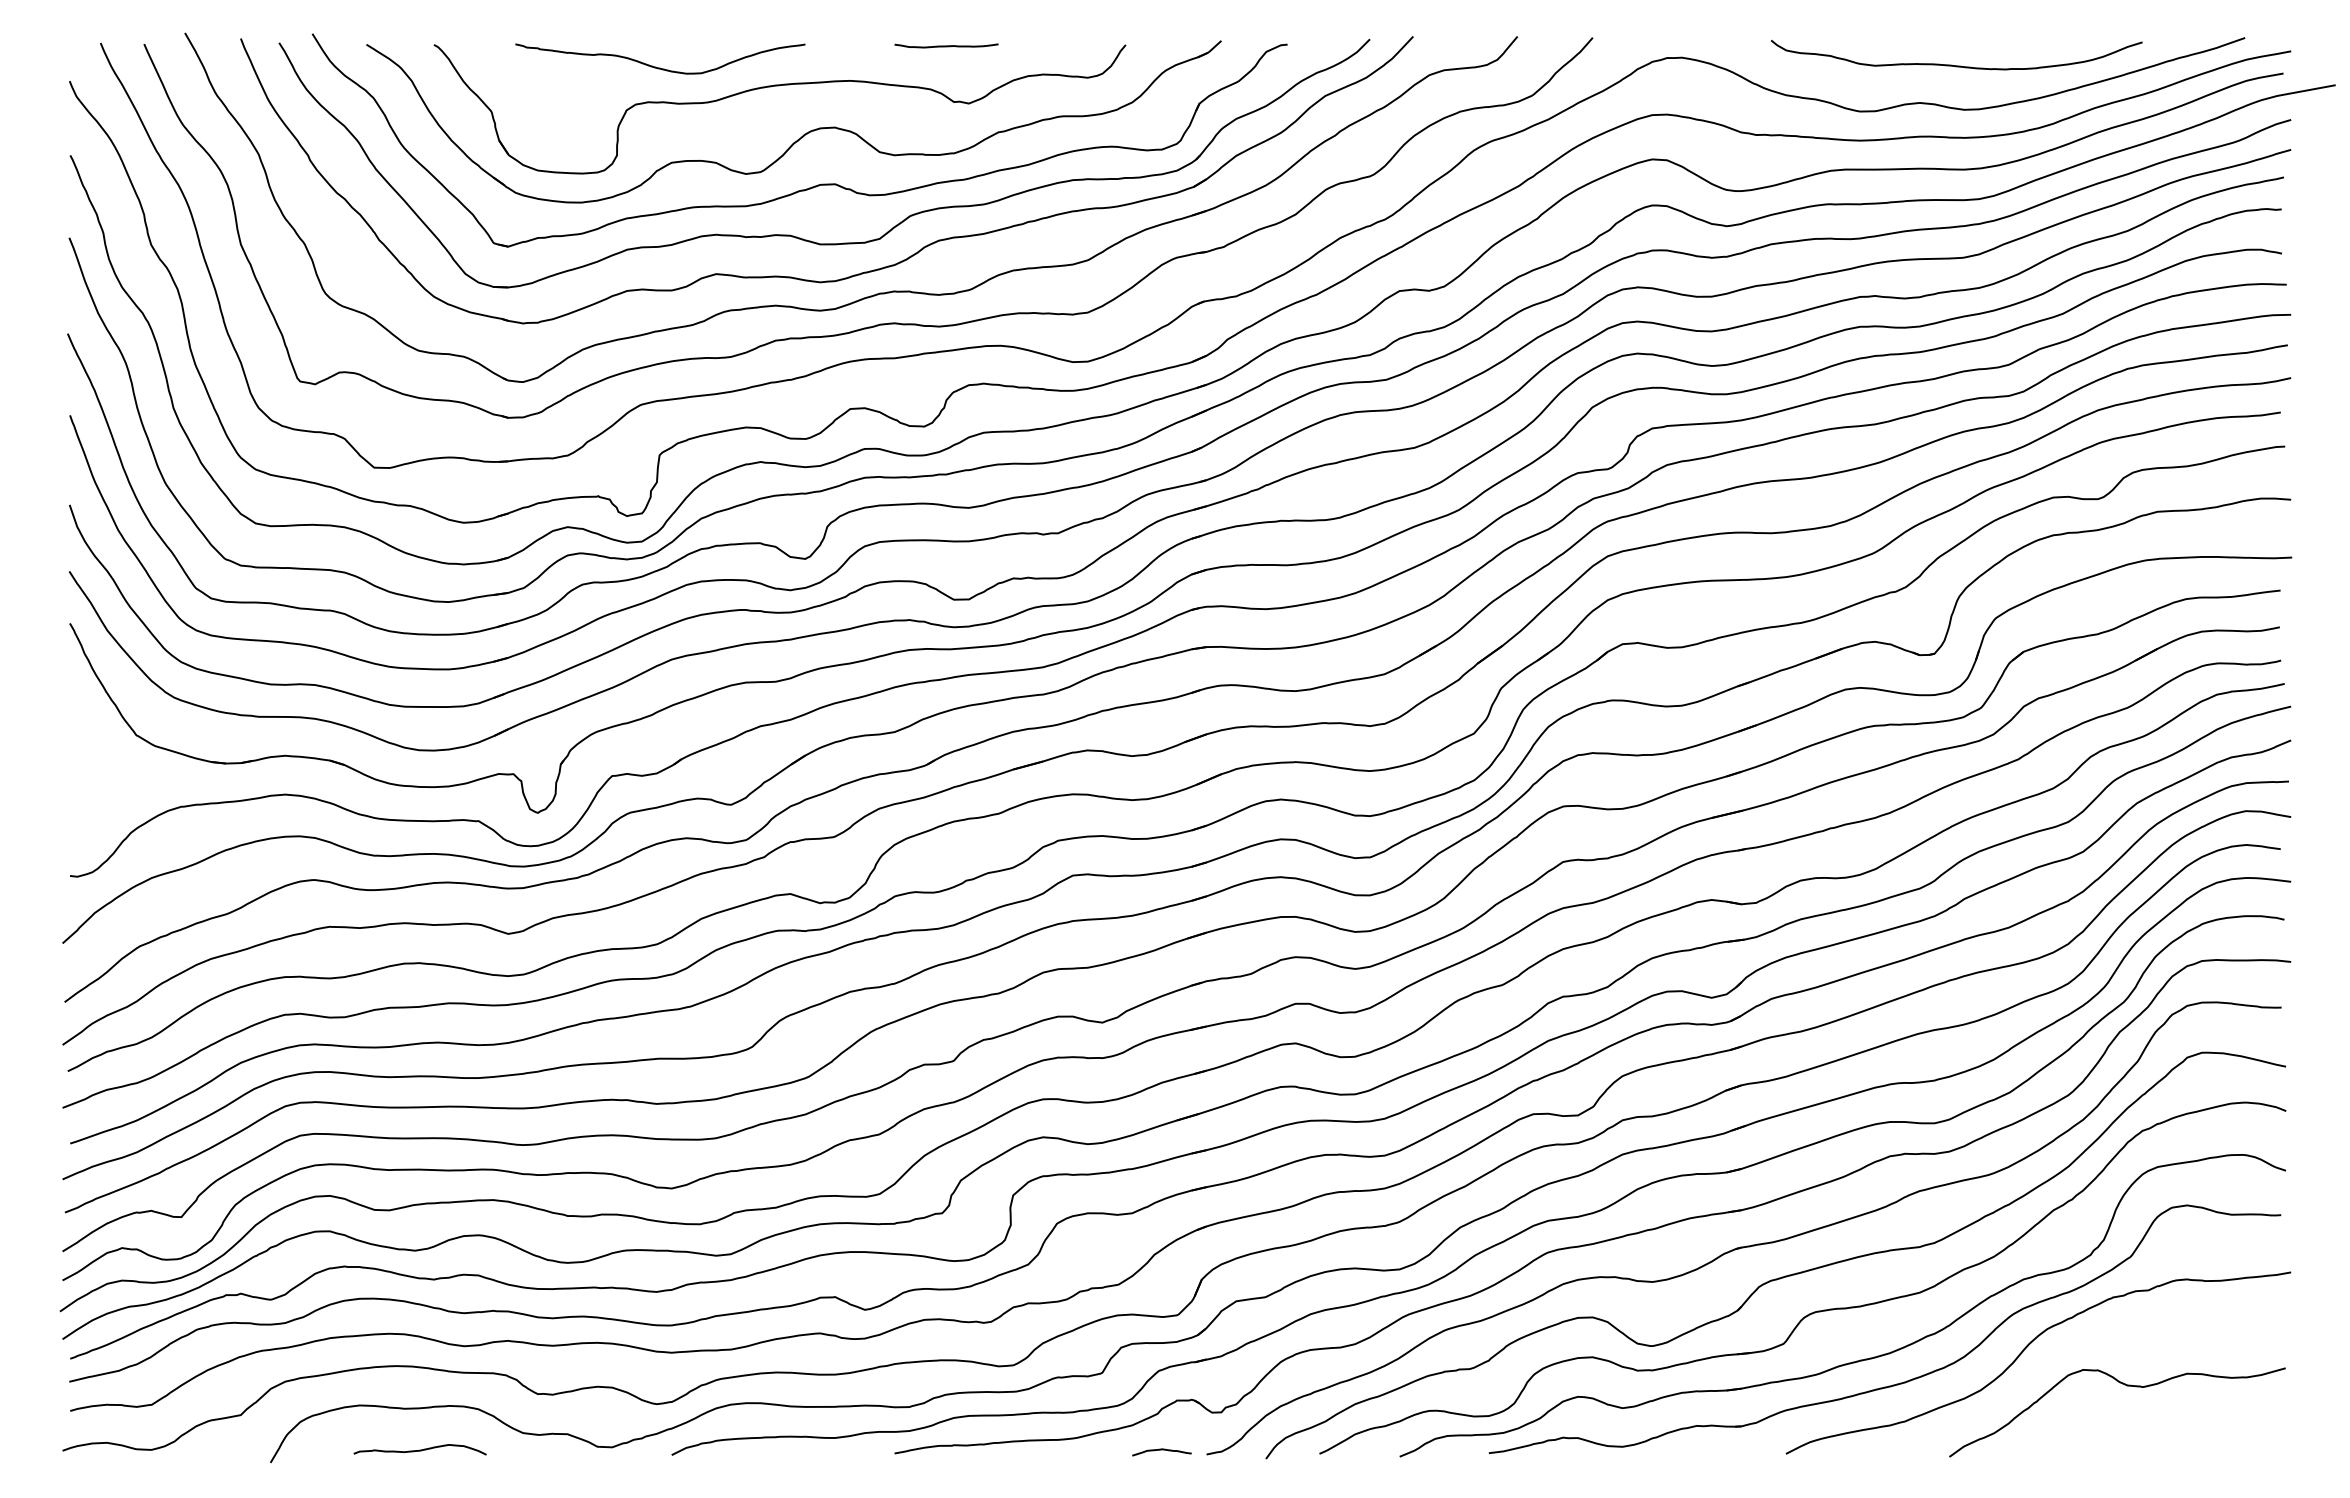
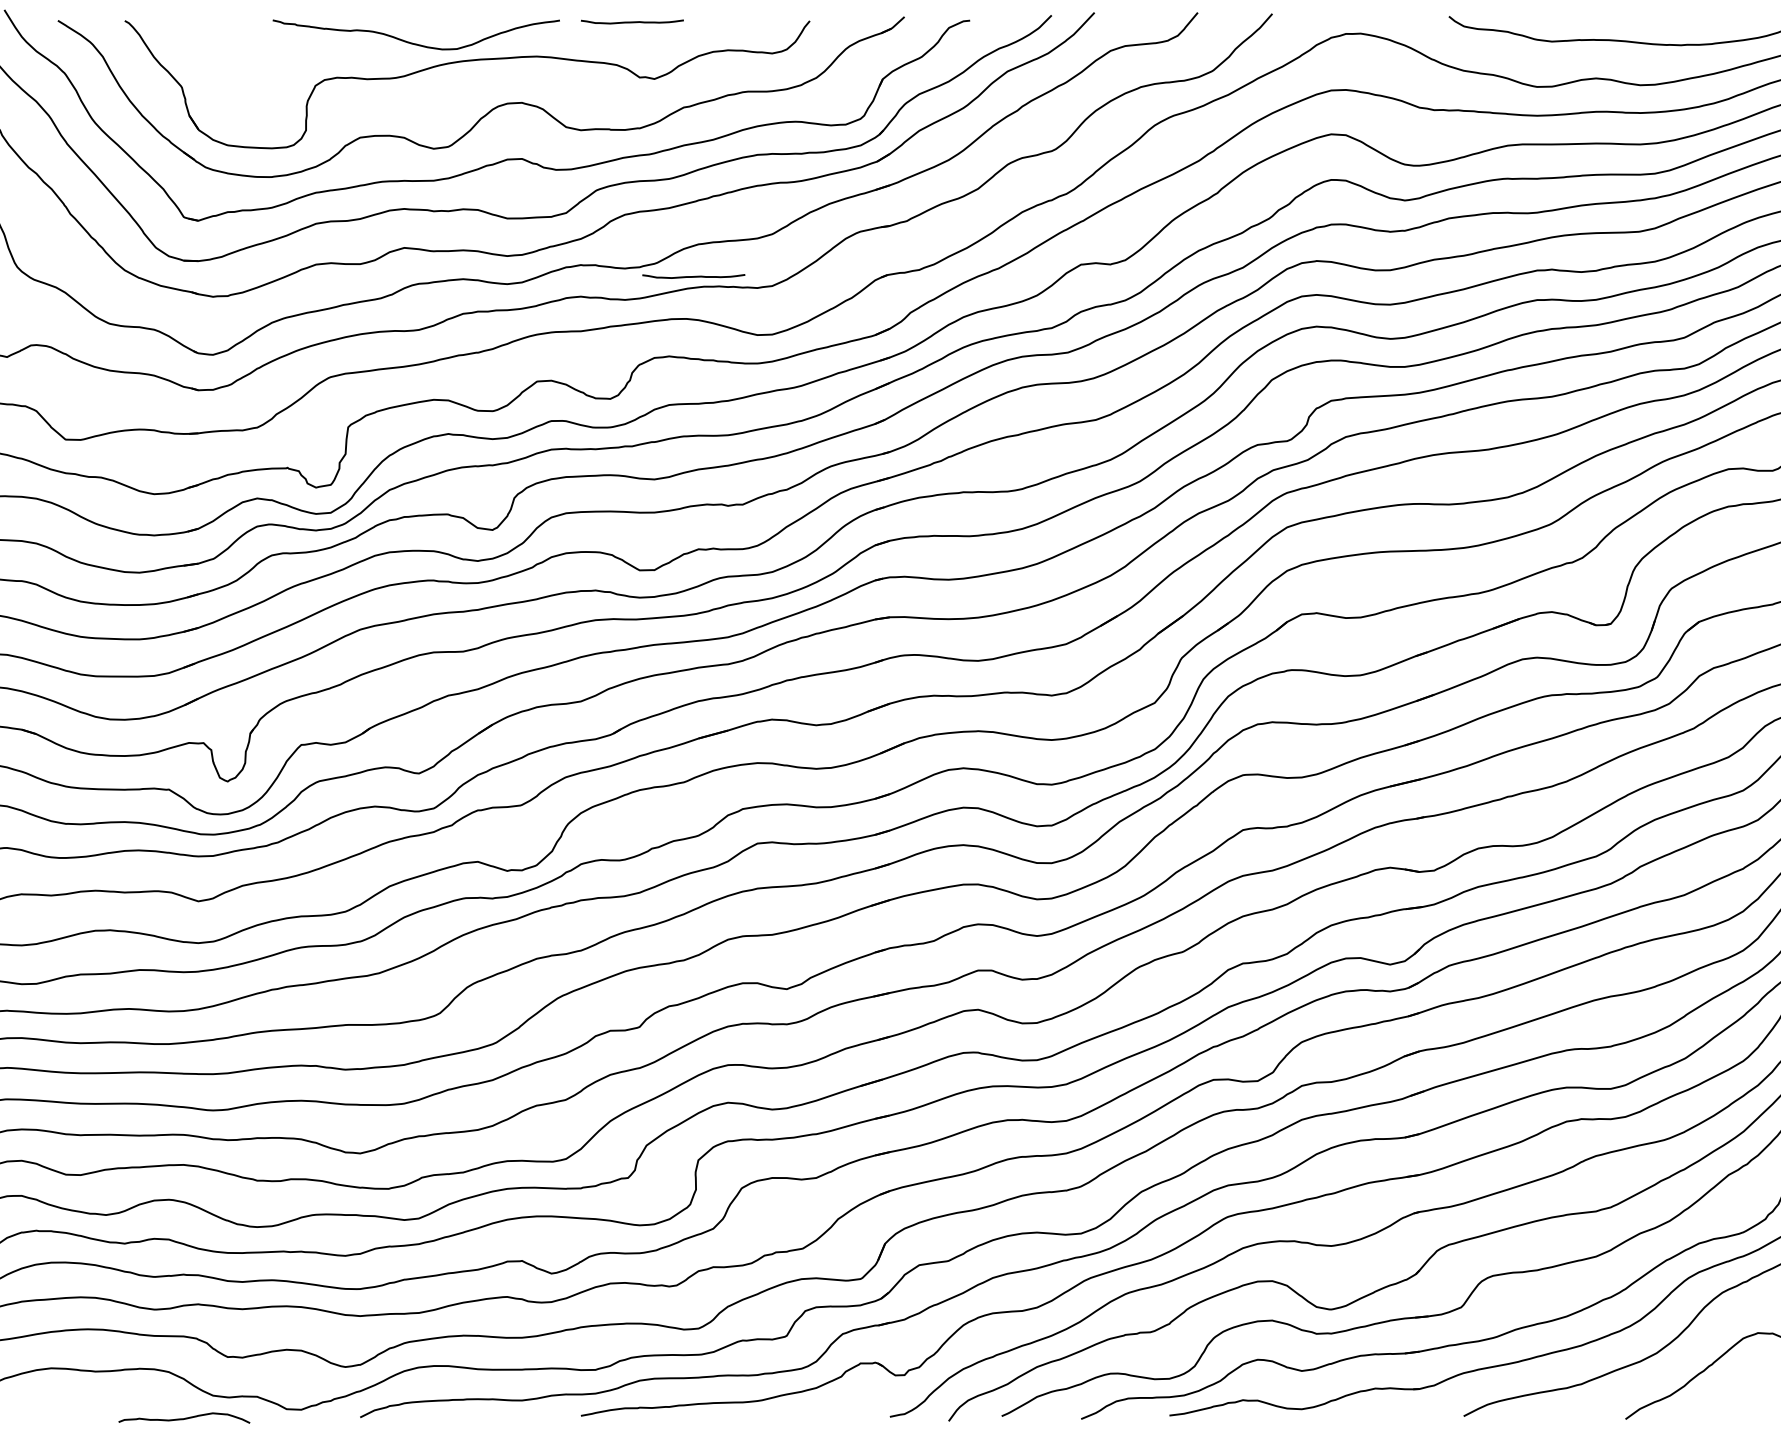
curve: (660, 67) -> (416, 43), moved
curve: (1008, 302) -> (693, 276), added
curve: (419, 1449) -> (183, 1417), moved
curve: (1161, 1450) -> (845, 1412), removed

